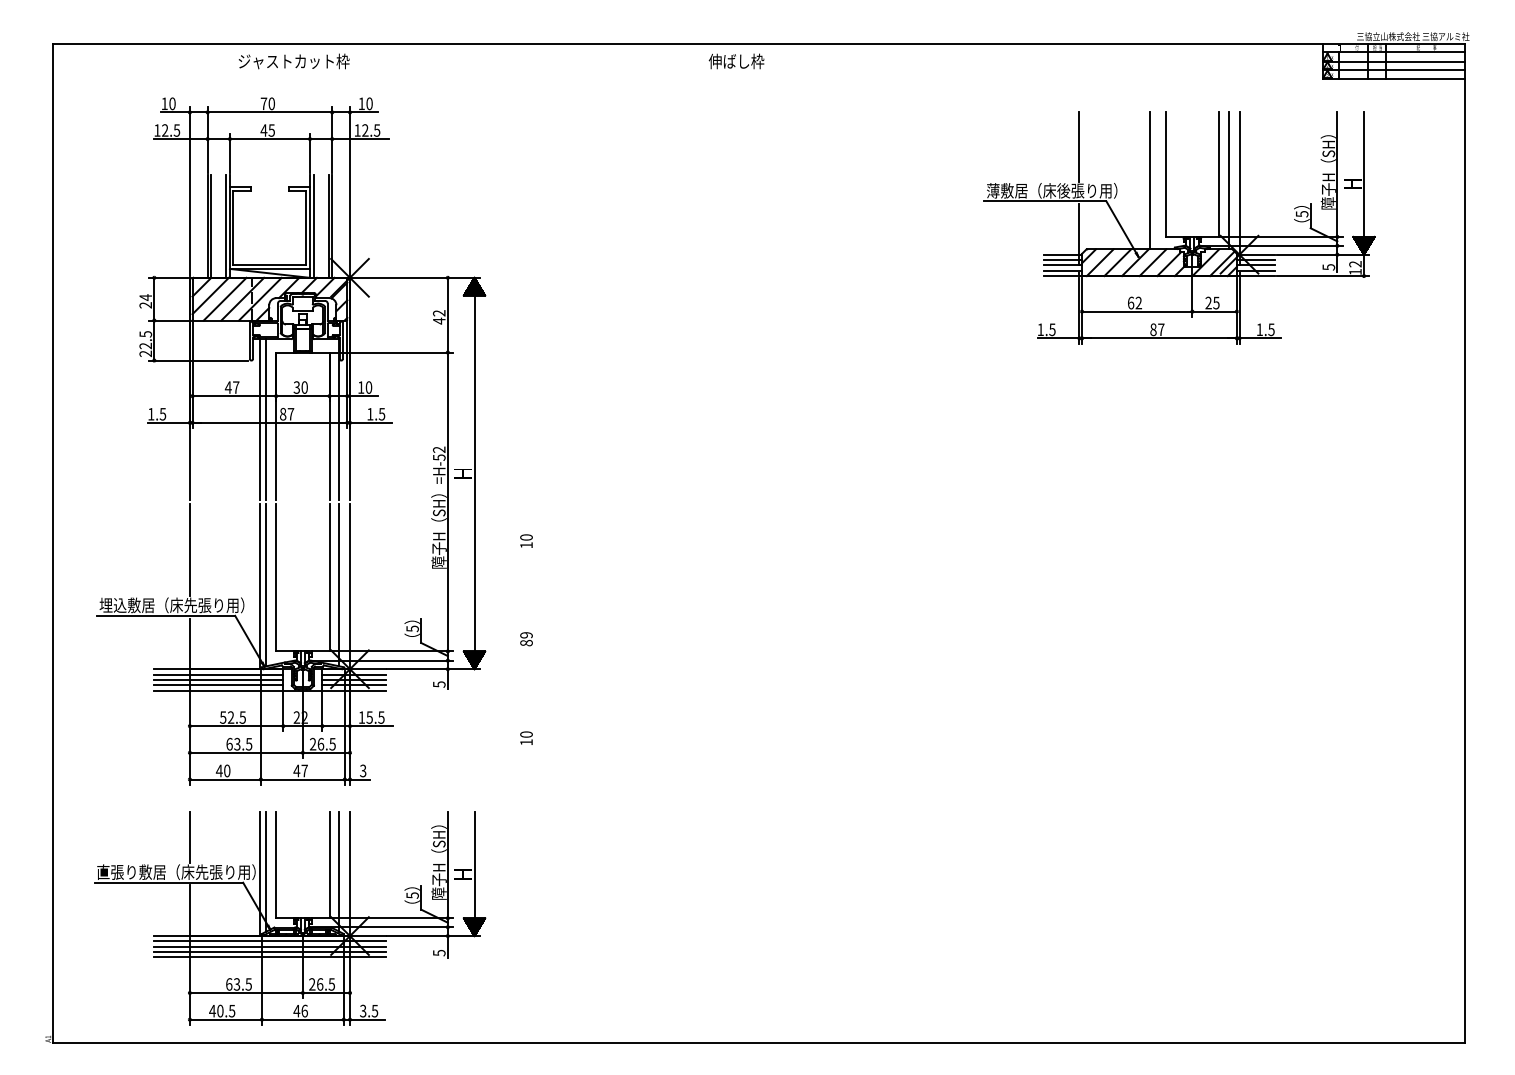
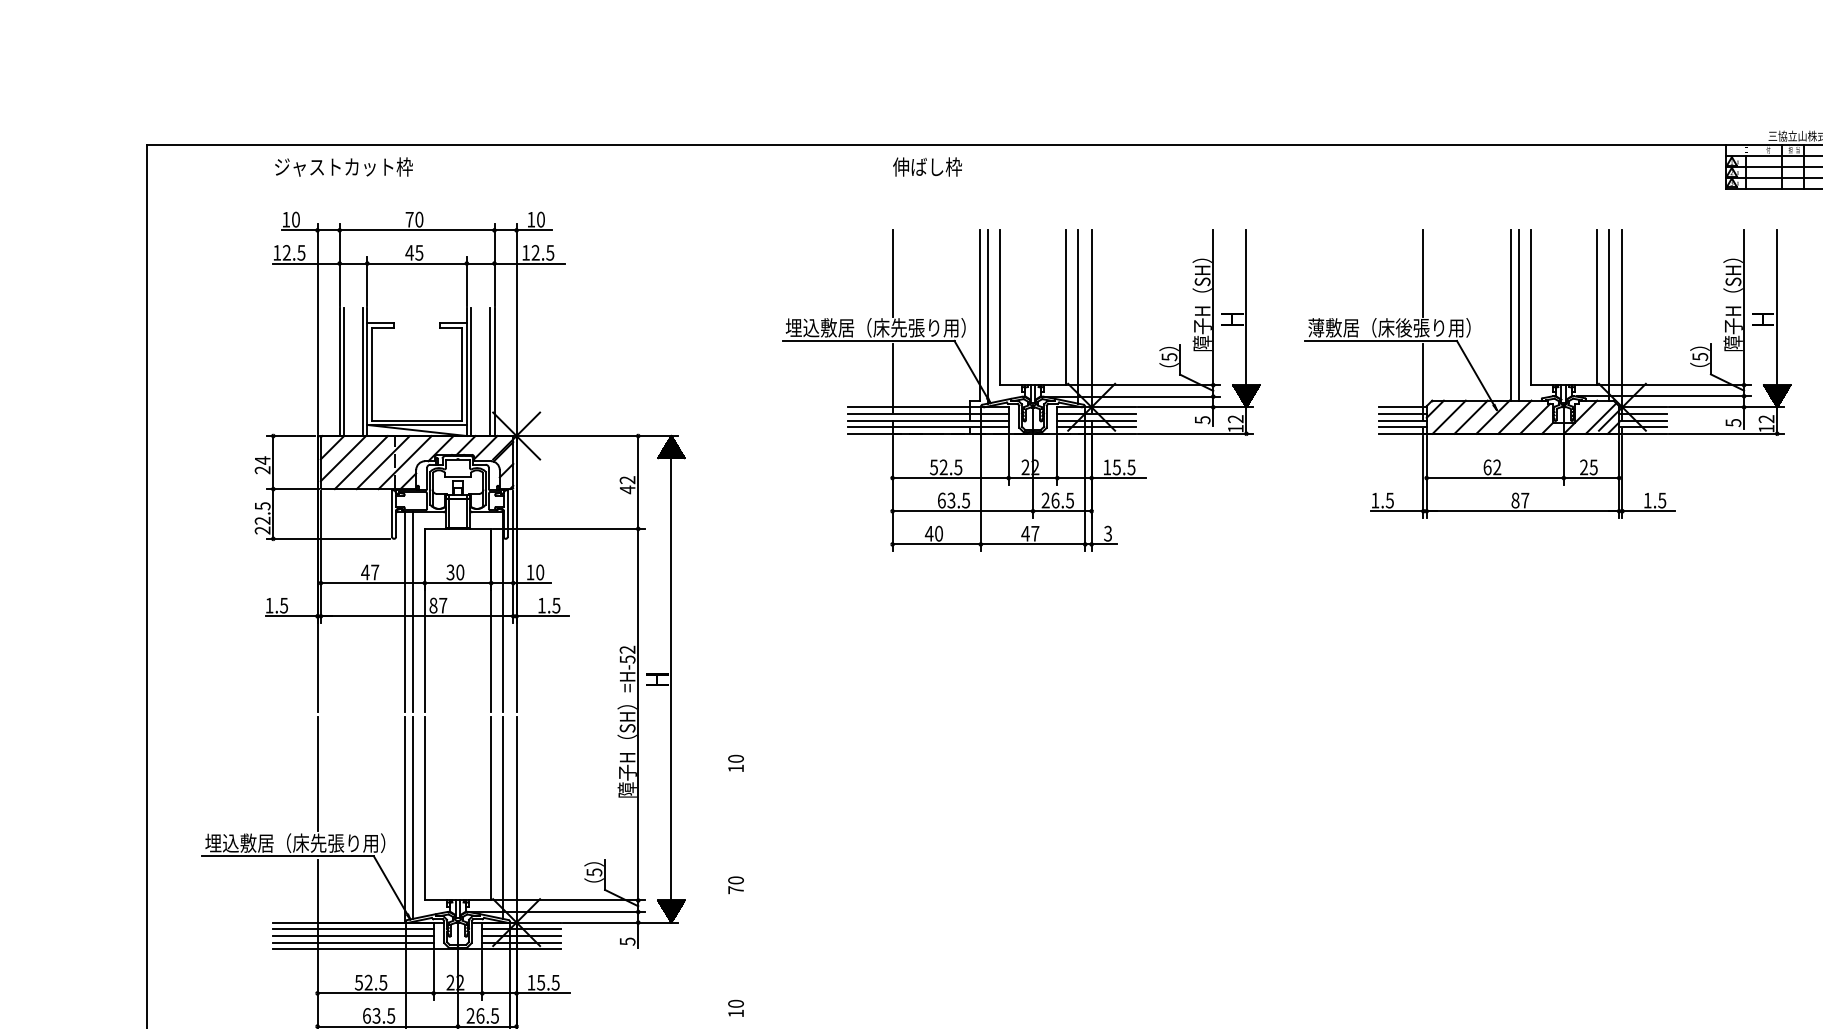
text: (293, 61) -> (343, 167), moved
text: (736, 61) -> (927, 167), moved
line: (1155, 180) -> (1517, 315), added
part: (755, 240) -> (1020, 389), added
text: (526, 639) -> (736, 885), 89 -> 70

